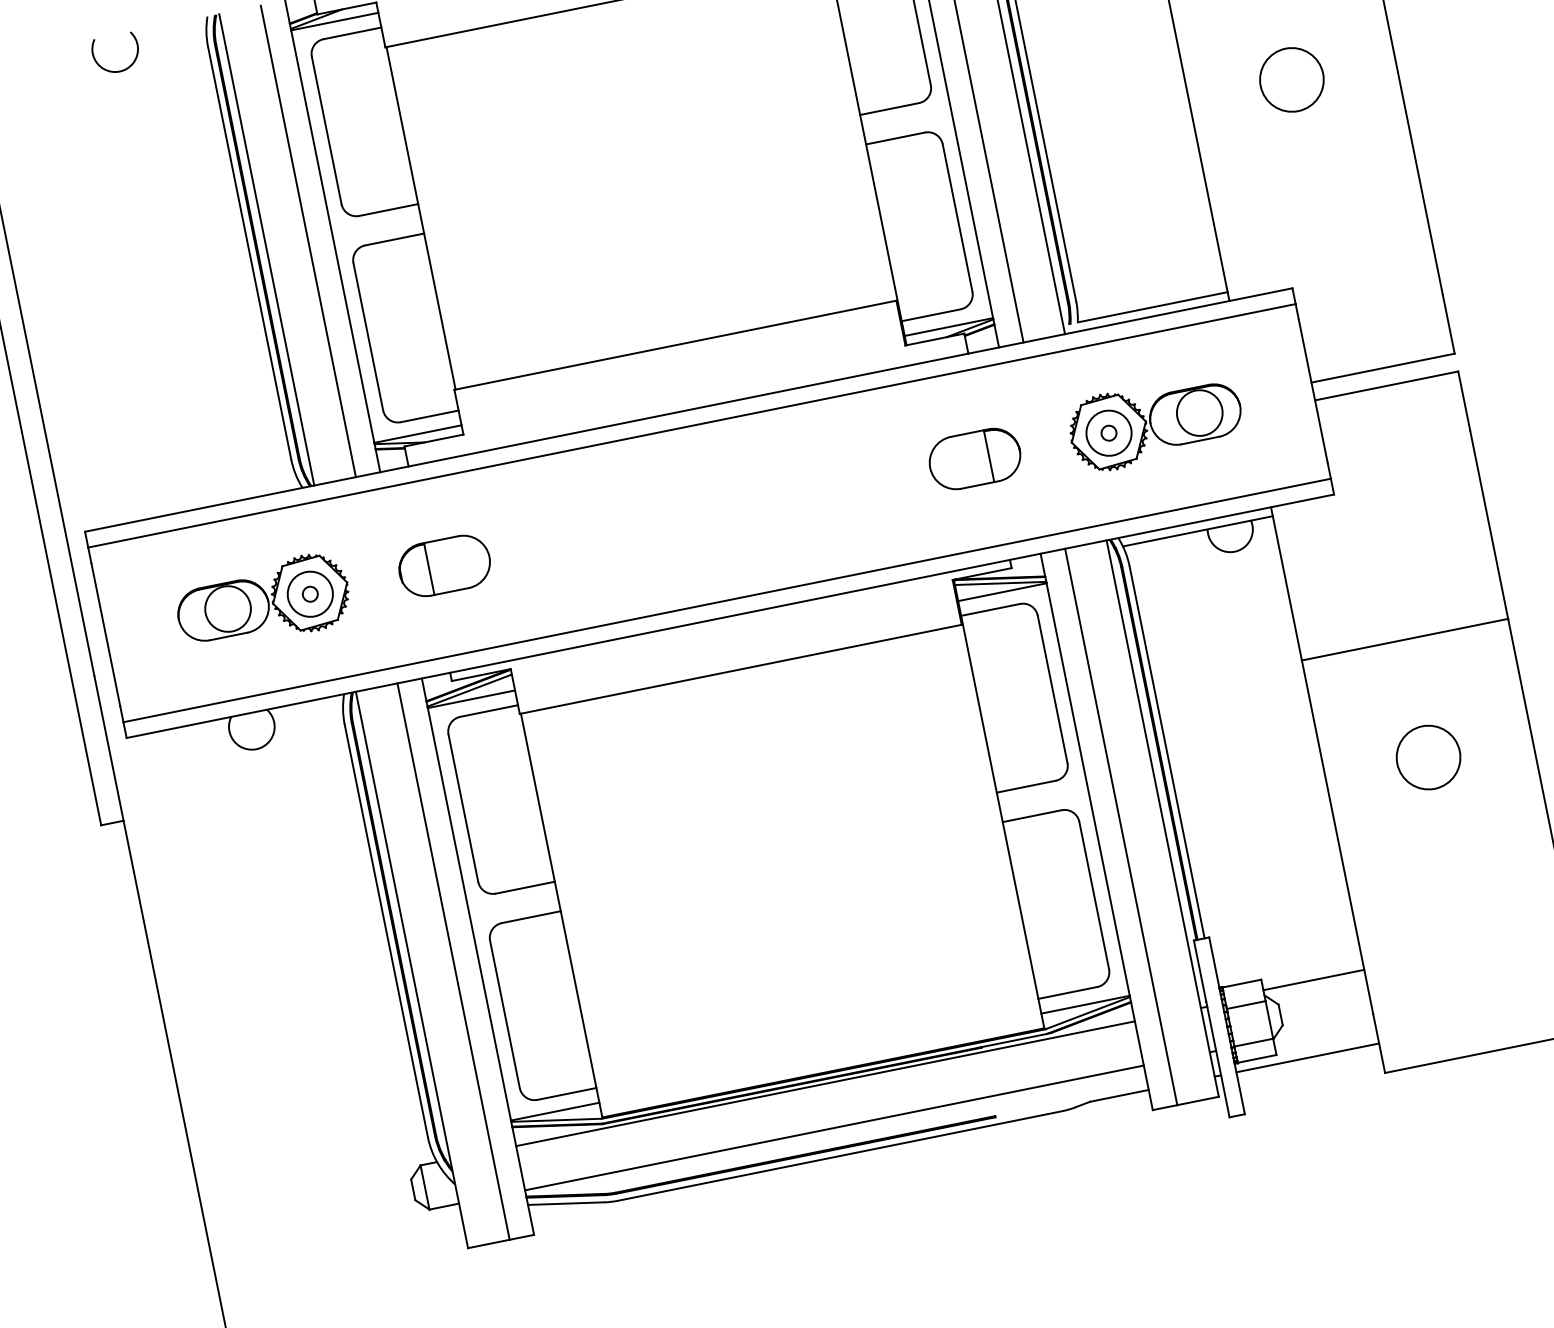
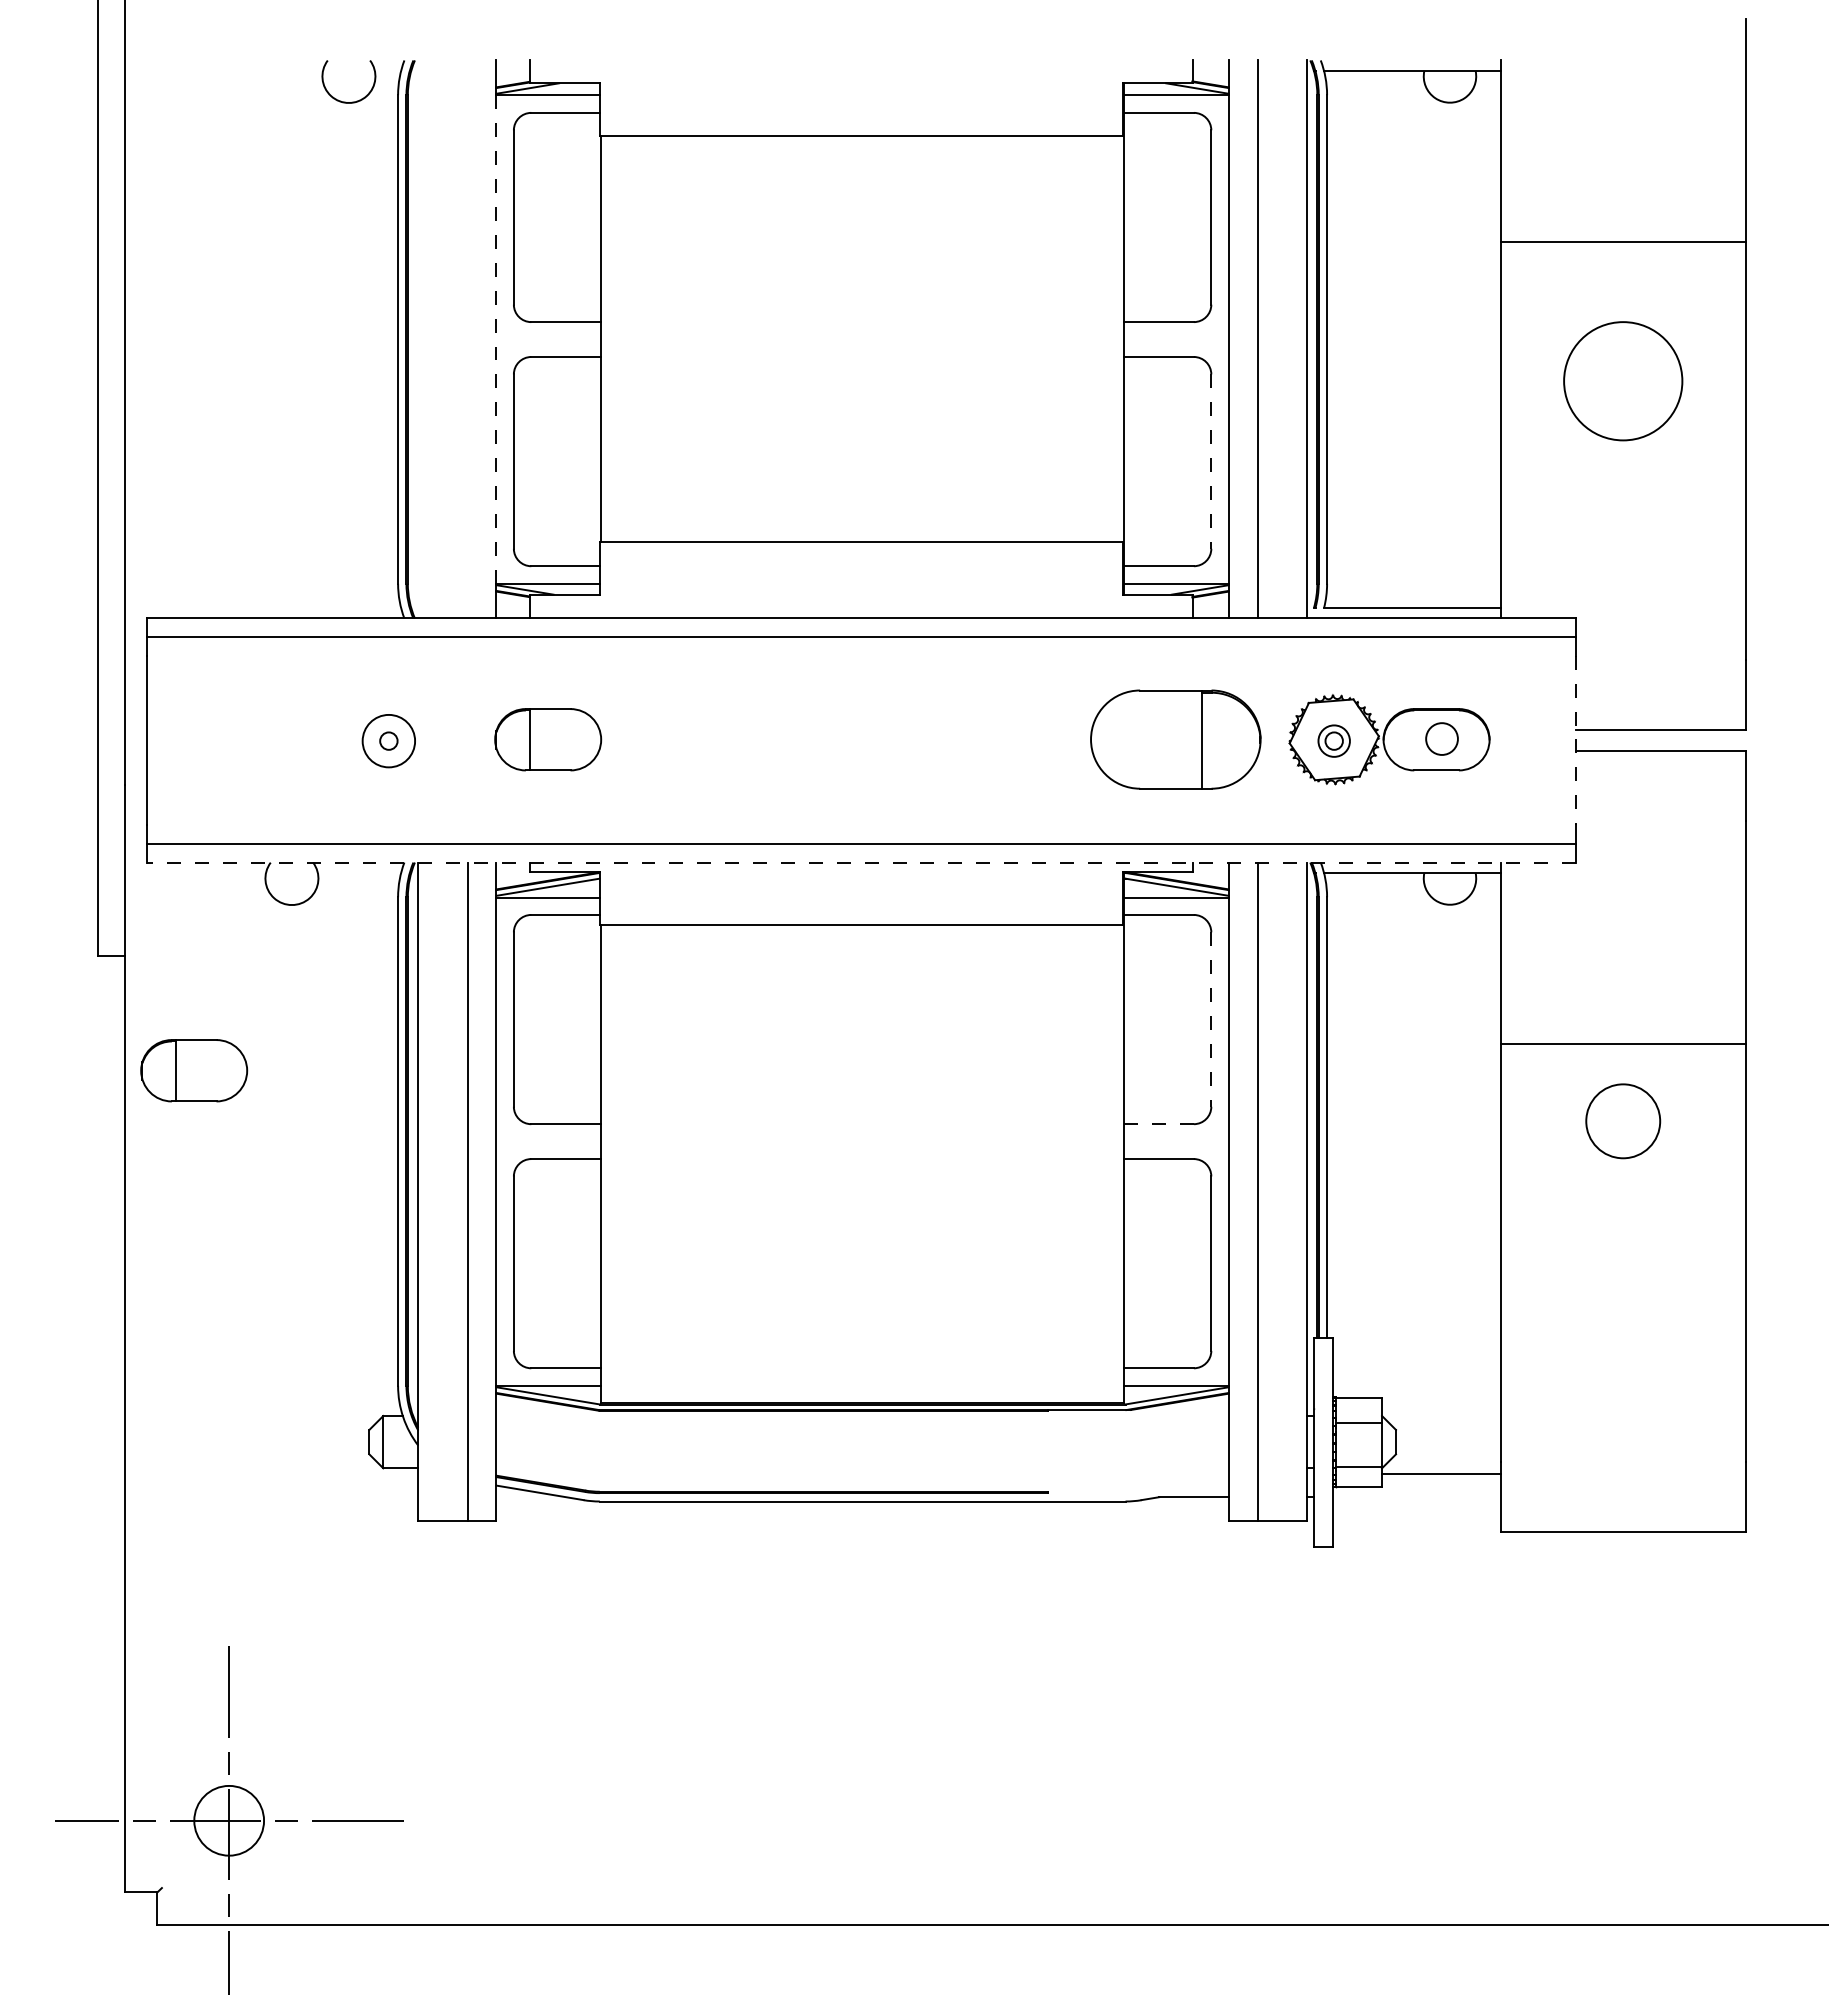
arc: (116, 70) -> (345, 101), moved
circle: (1292, 80) -> (1623, 381), size x1.6
line: (957, 218) -> (1211, 462), solid -> dashed
line: (332, 236) -> (496, 339), solid -> dashed
line: (308, 241) -> (467, 339), removed
line: (266, 249) -> (418, 339), removed
line: (1313, 391) -> (1576, 740), solid -> dashed
circle: (1199, 412) -> (1441, 738), size x0.6
circle: (1108, 432) -> (1333, 740), size x0.6
part: (974, 458) -> (1175, 739), size x1.6
part: (263, 602) -> (333, 739), removed
line: (730, 616) -> (861, 862), solid -> dashed
line: (1052, 690) -> (1211, 1020), solid -> dashed
circle: (1428, 757) -> (1623, 1121), moved
line: (1026, 786) -> (1159, 1124), solid -> dashed
part: (202, 905) -> (194, 1070), added
line: (1313, 980) -> (1441, 1474), moved
line: (1307, 1058) -> (1416, 1497), removed
line: (825, 1084) -> (862, 1416), removed
line: (834, 1128) -> (862, 1468), removed

